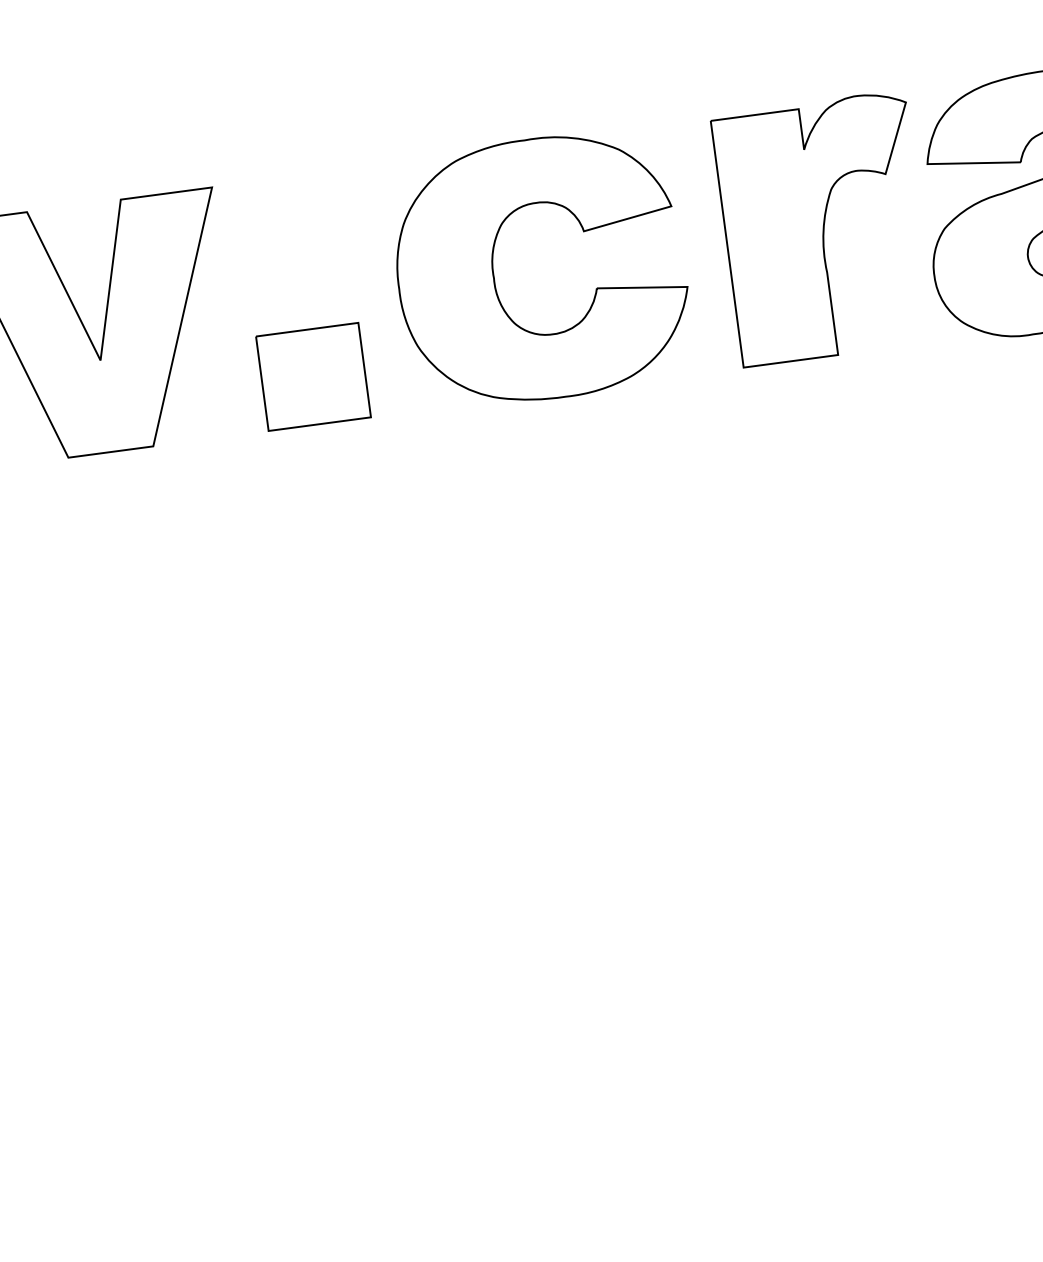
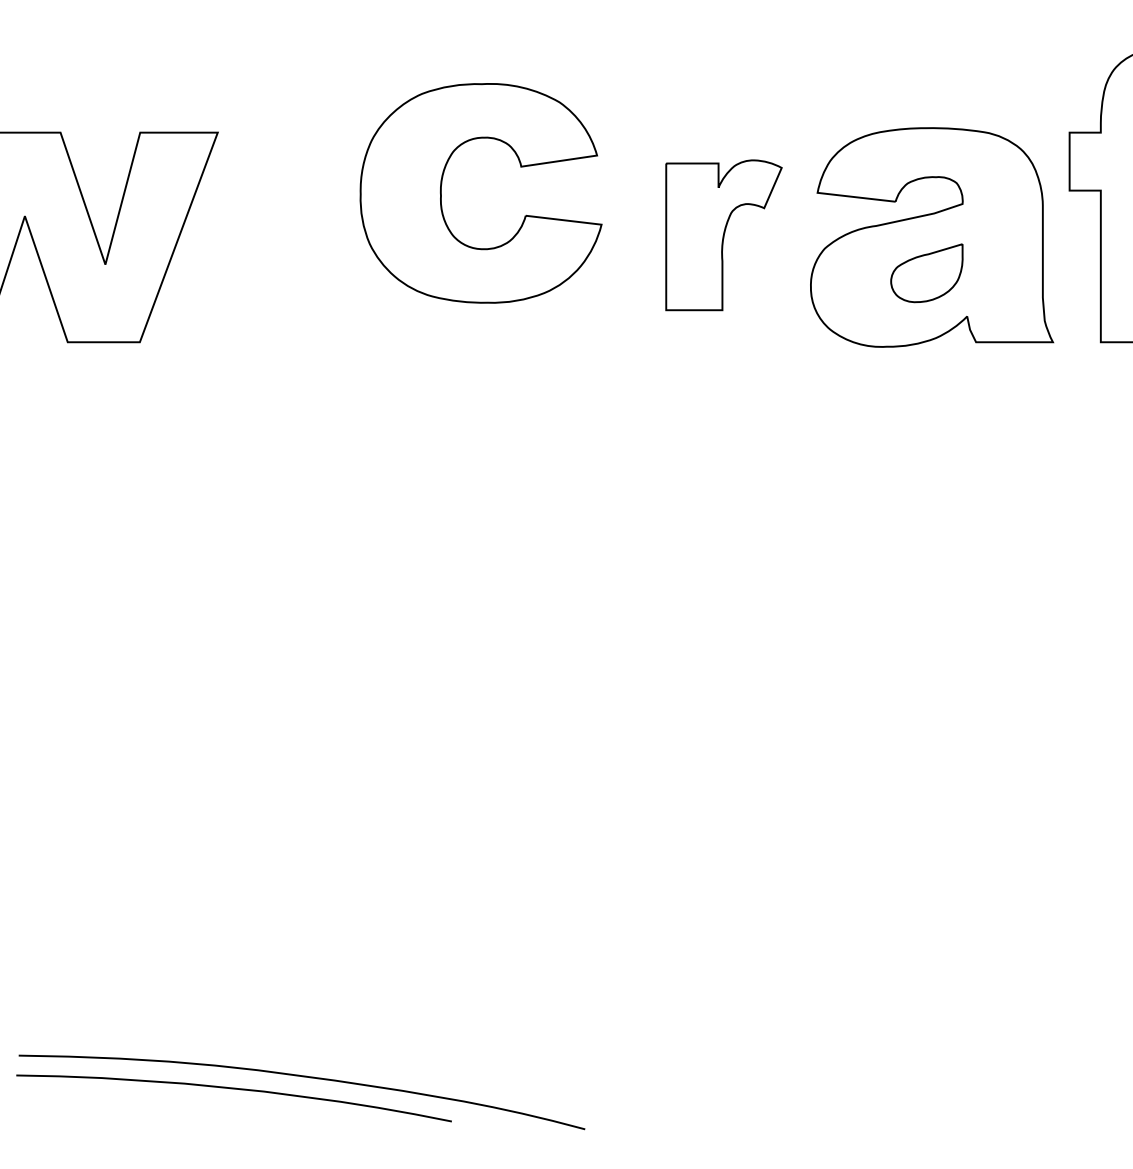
part: (823, 229) -> (723, 235), size x0.7
part: (494, 275) -> (441, 193), moved
part: (313, 376) -> (281, 301), removed

